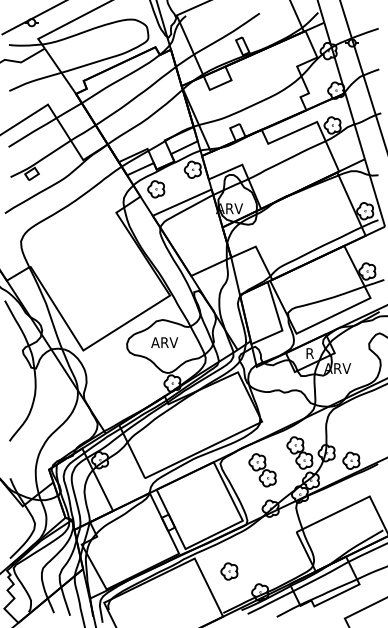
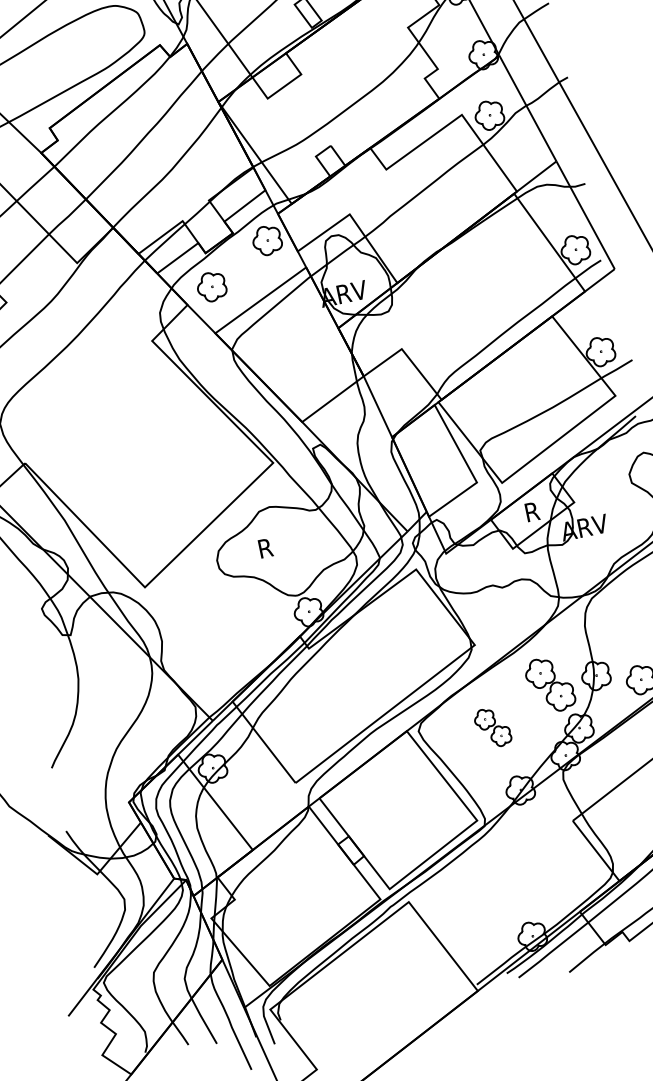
text: (164, 342) -> (280, 544), ARV -> R
part: (262, 470) -> (492, 727), size x0.7
part: (229, 571) -> (472, 911), removed

